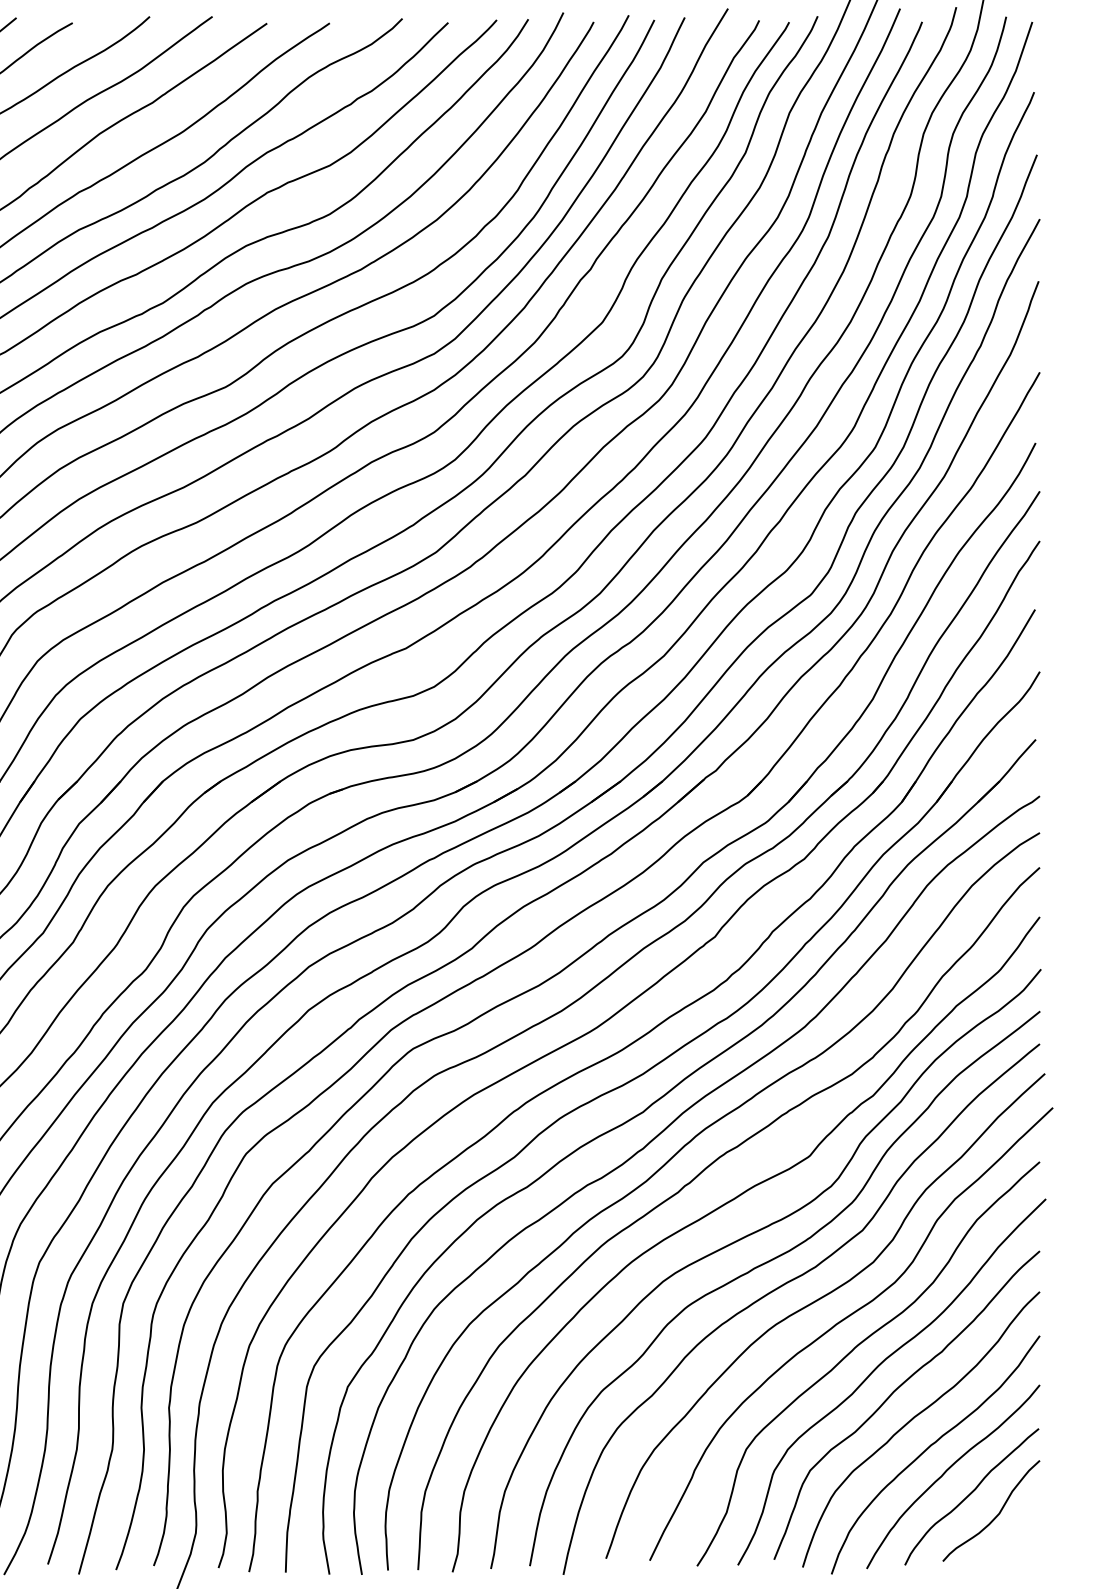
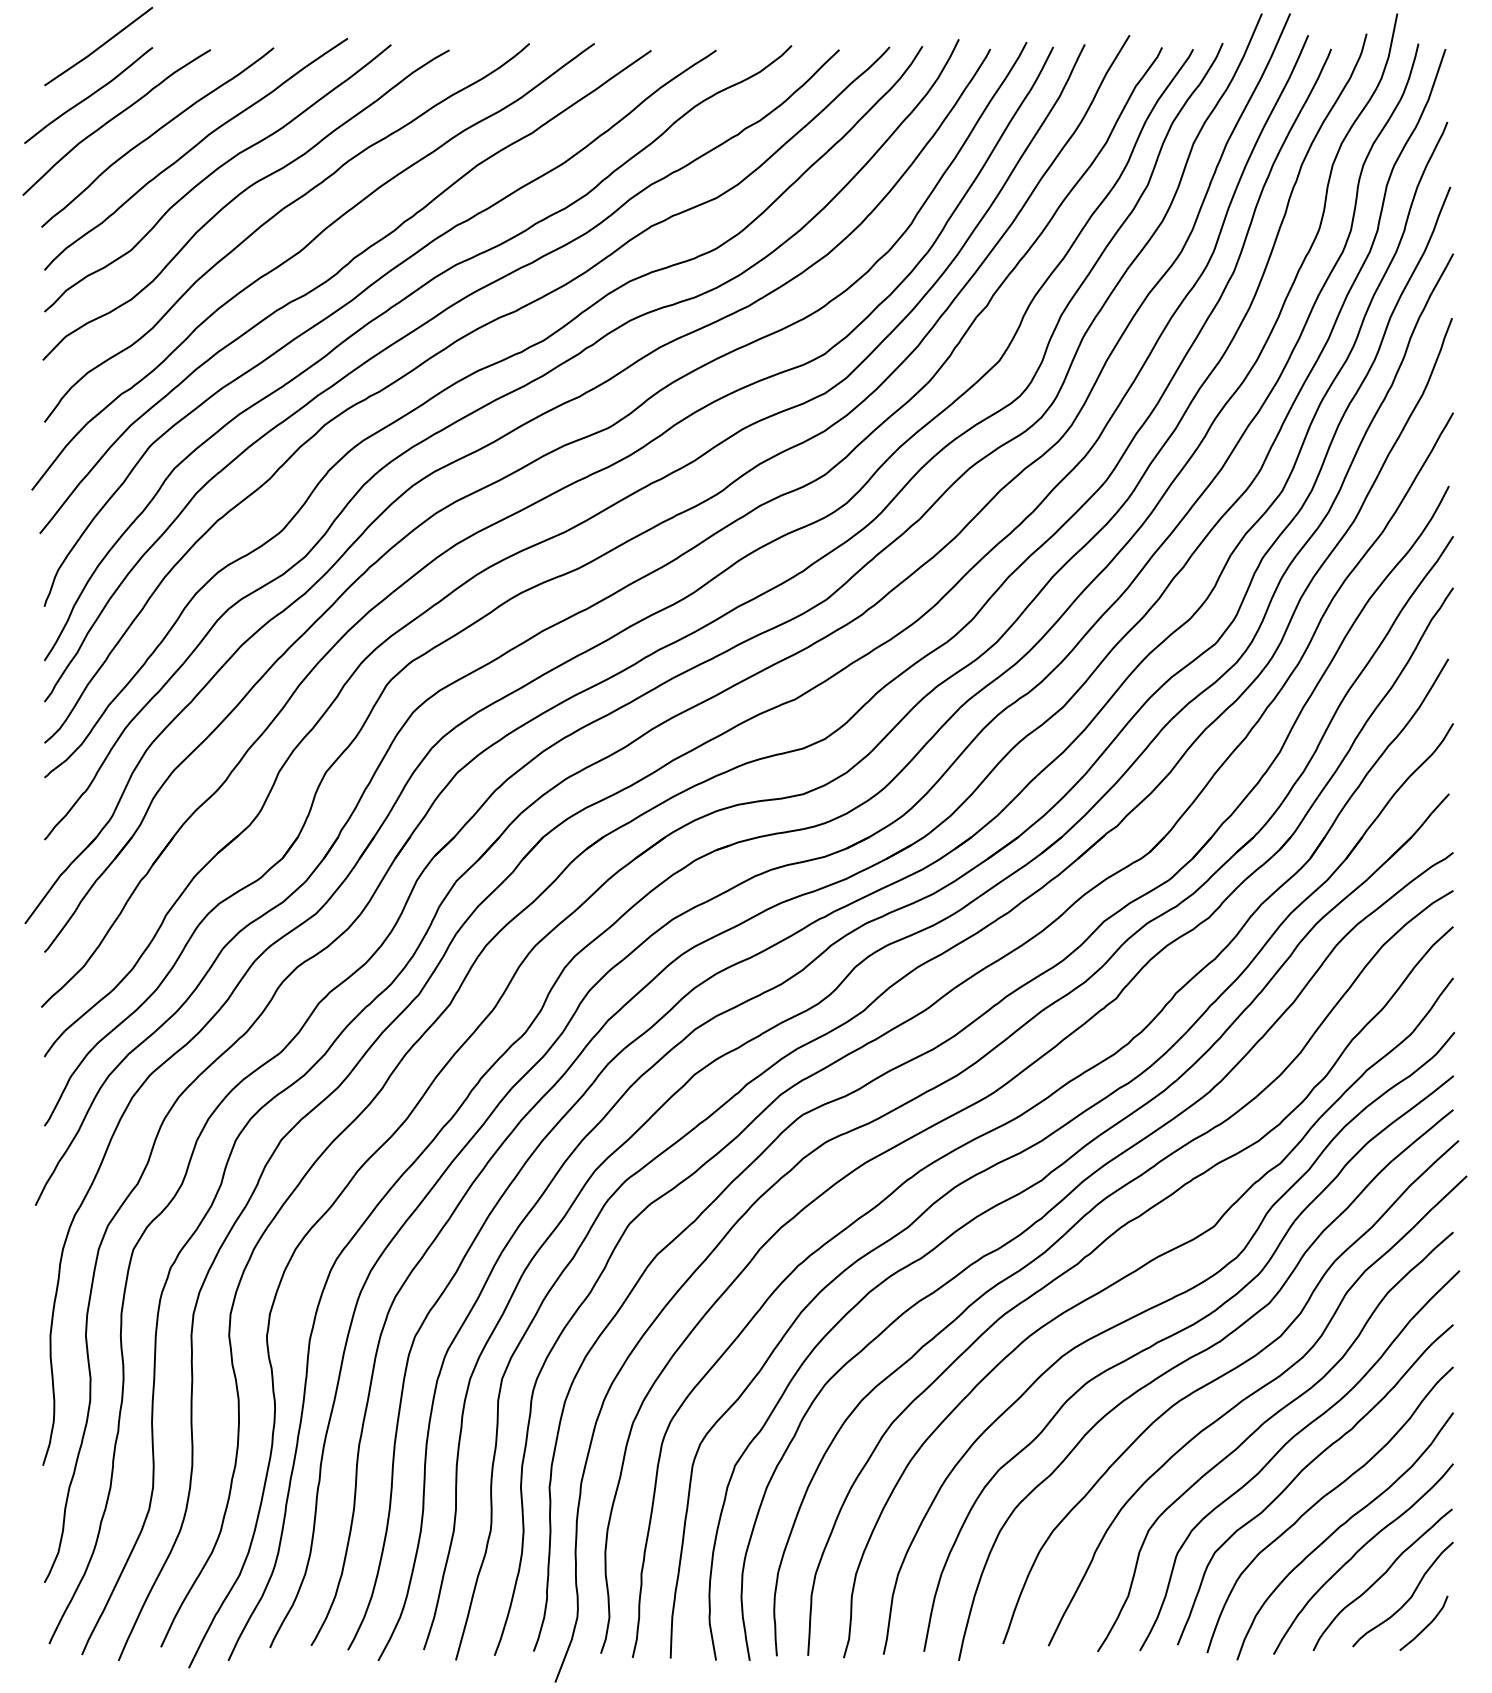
curve: (1013, 1540) -> (1426, 1625), added

